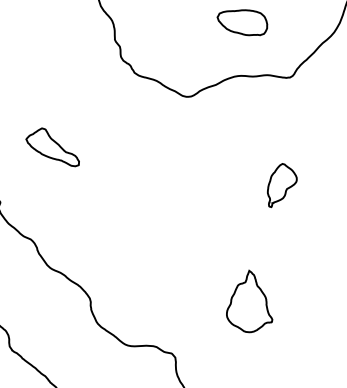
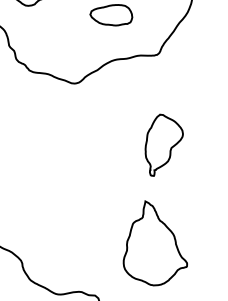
part: (282, 185) -> (164, 144), size x1.67
part: (249, 301) -> (152, 243), size x1.67

